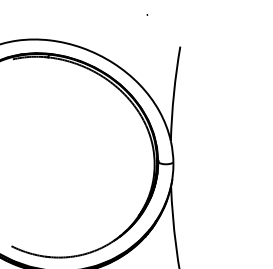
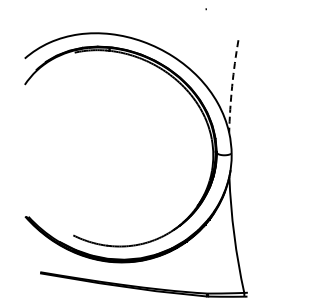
arc: (174, 93) -> (232, 86), solid -> dashed

